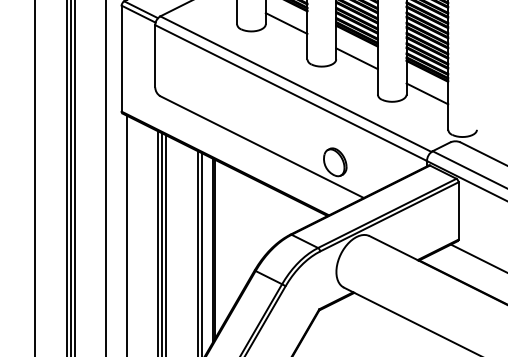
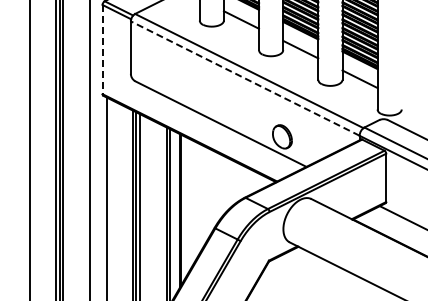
line: (121, 58) -> (102, 49), solid -> dashed
line: (291, 93) -> (245, 78), solid -> dashed

